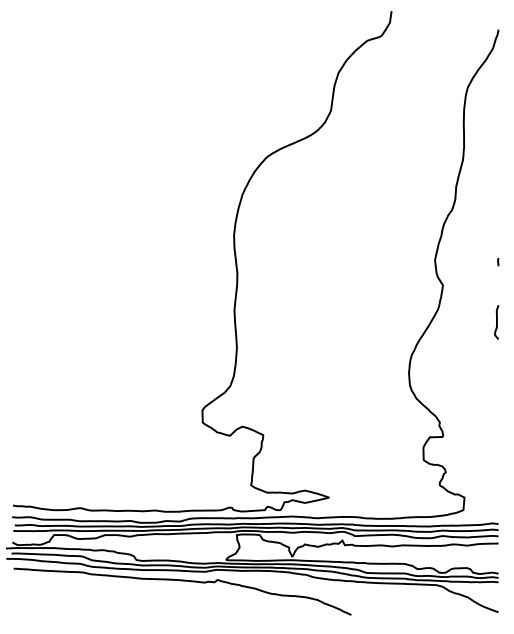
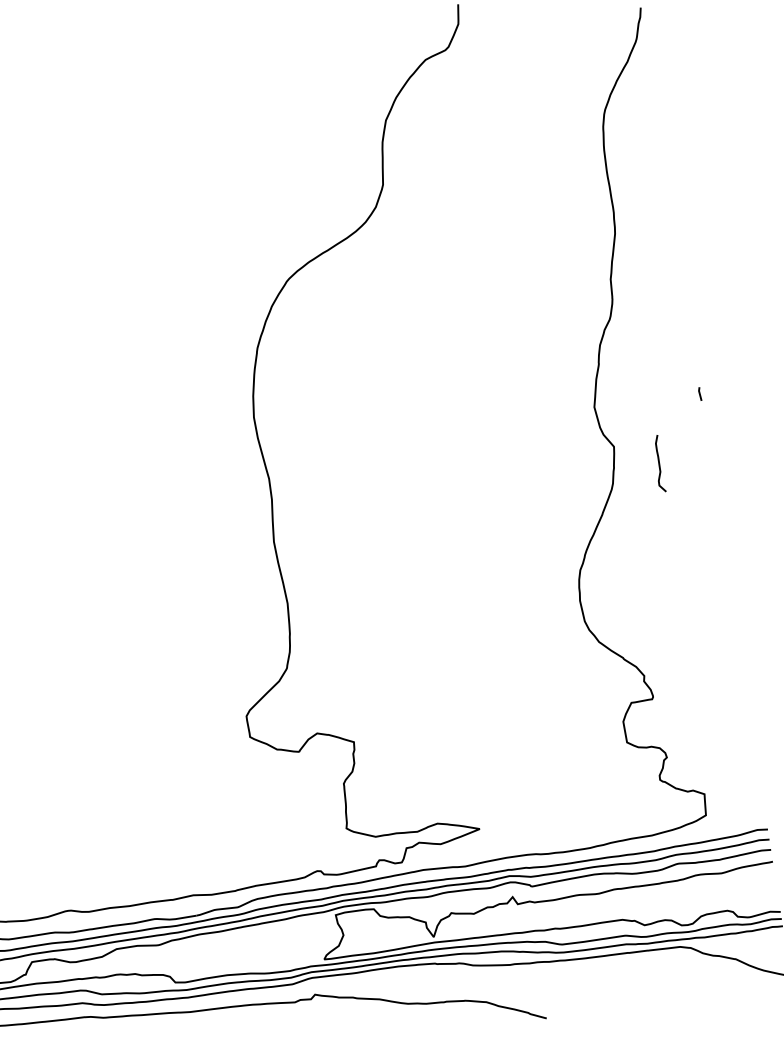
curve: (496, 322) -> (658, 464), moved

